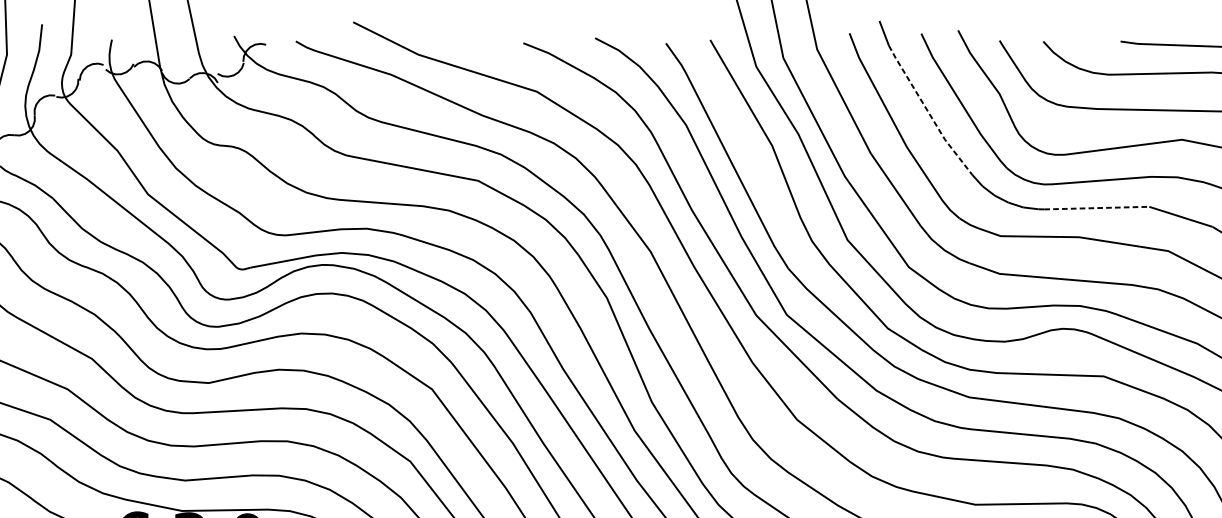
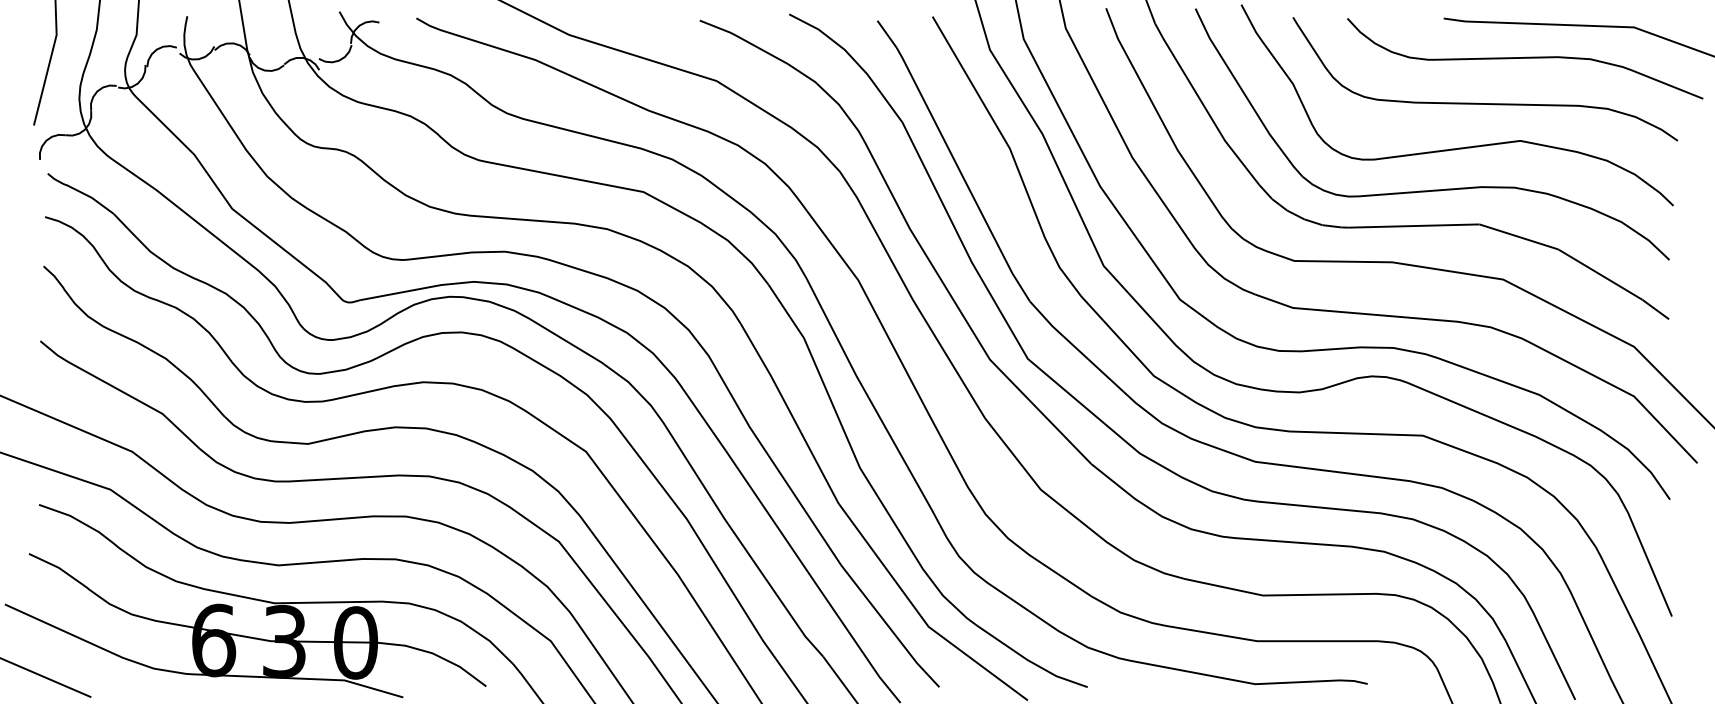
line: (928, 112) -> (1204, 106), dashed -> solid
line: (1097, 208) -> (1414, 226), dashed -> solid

